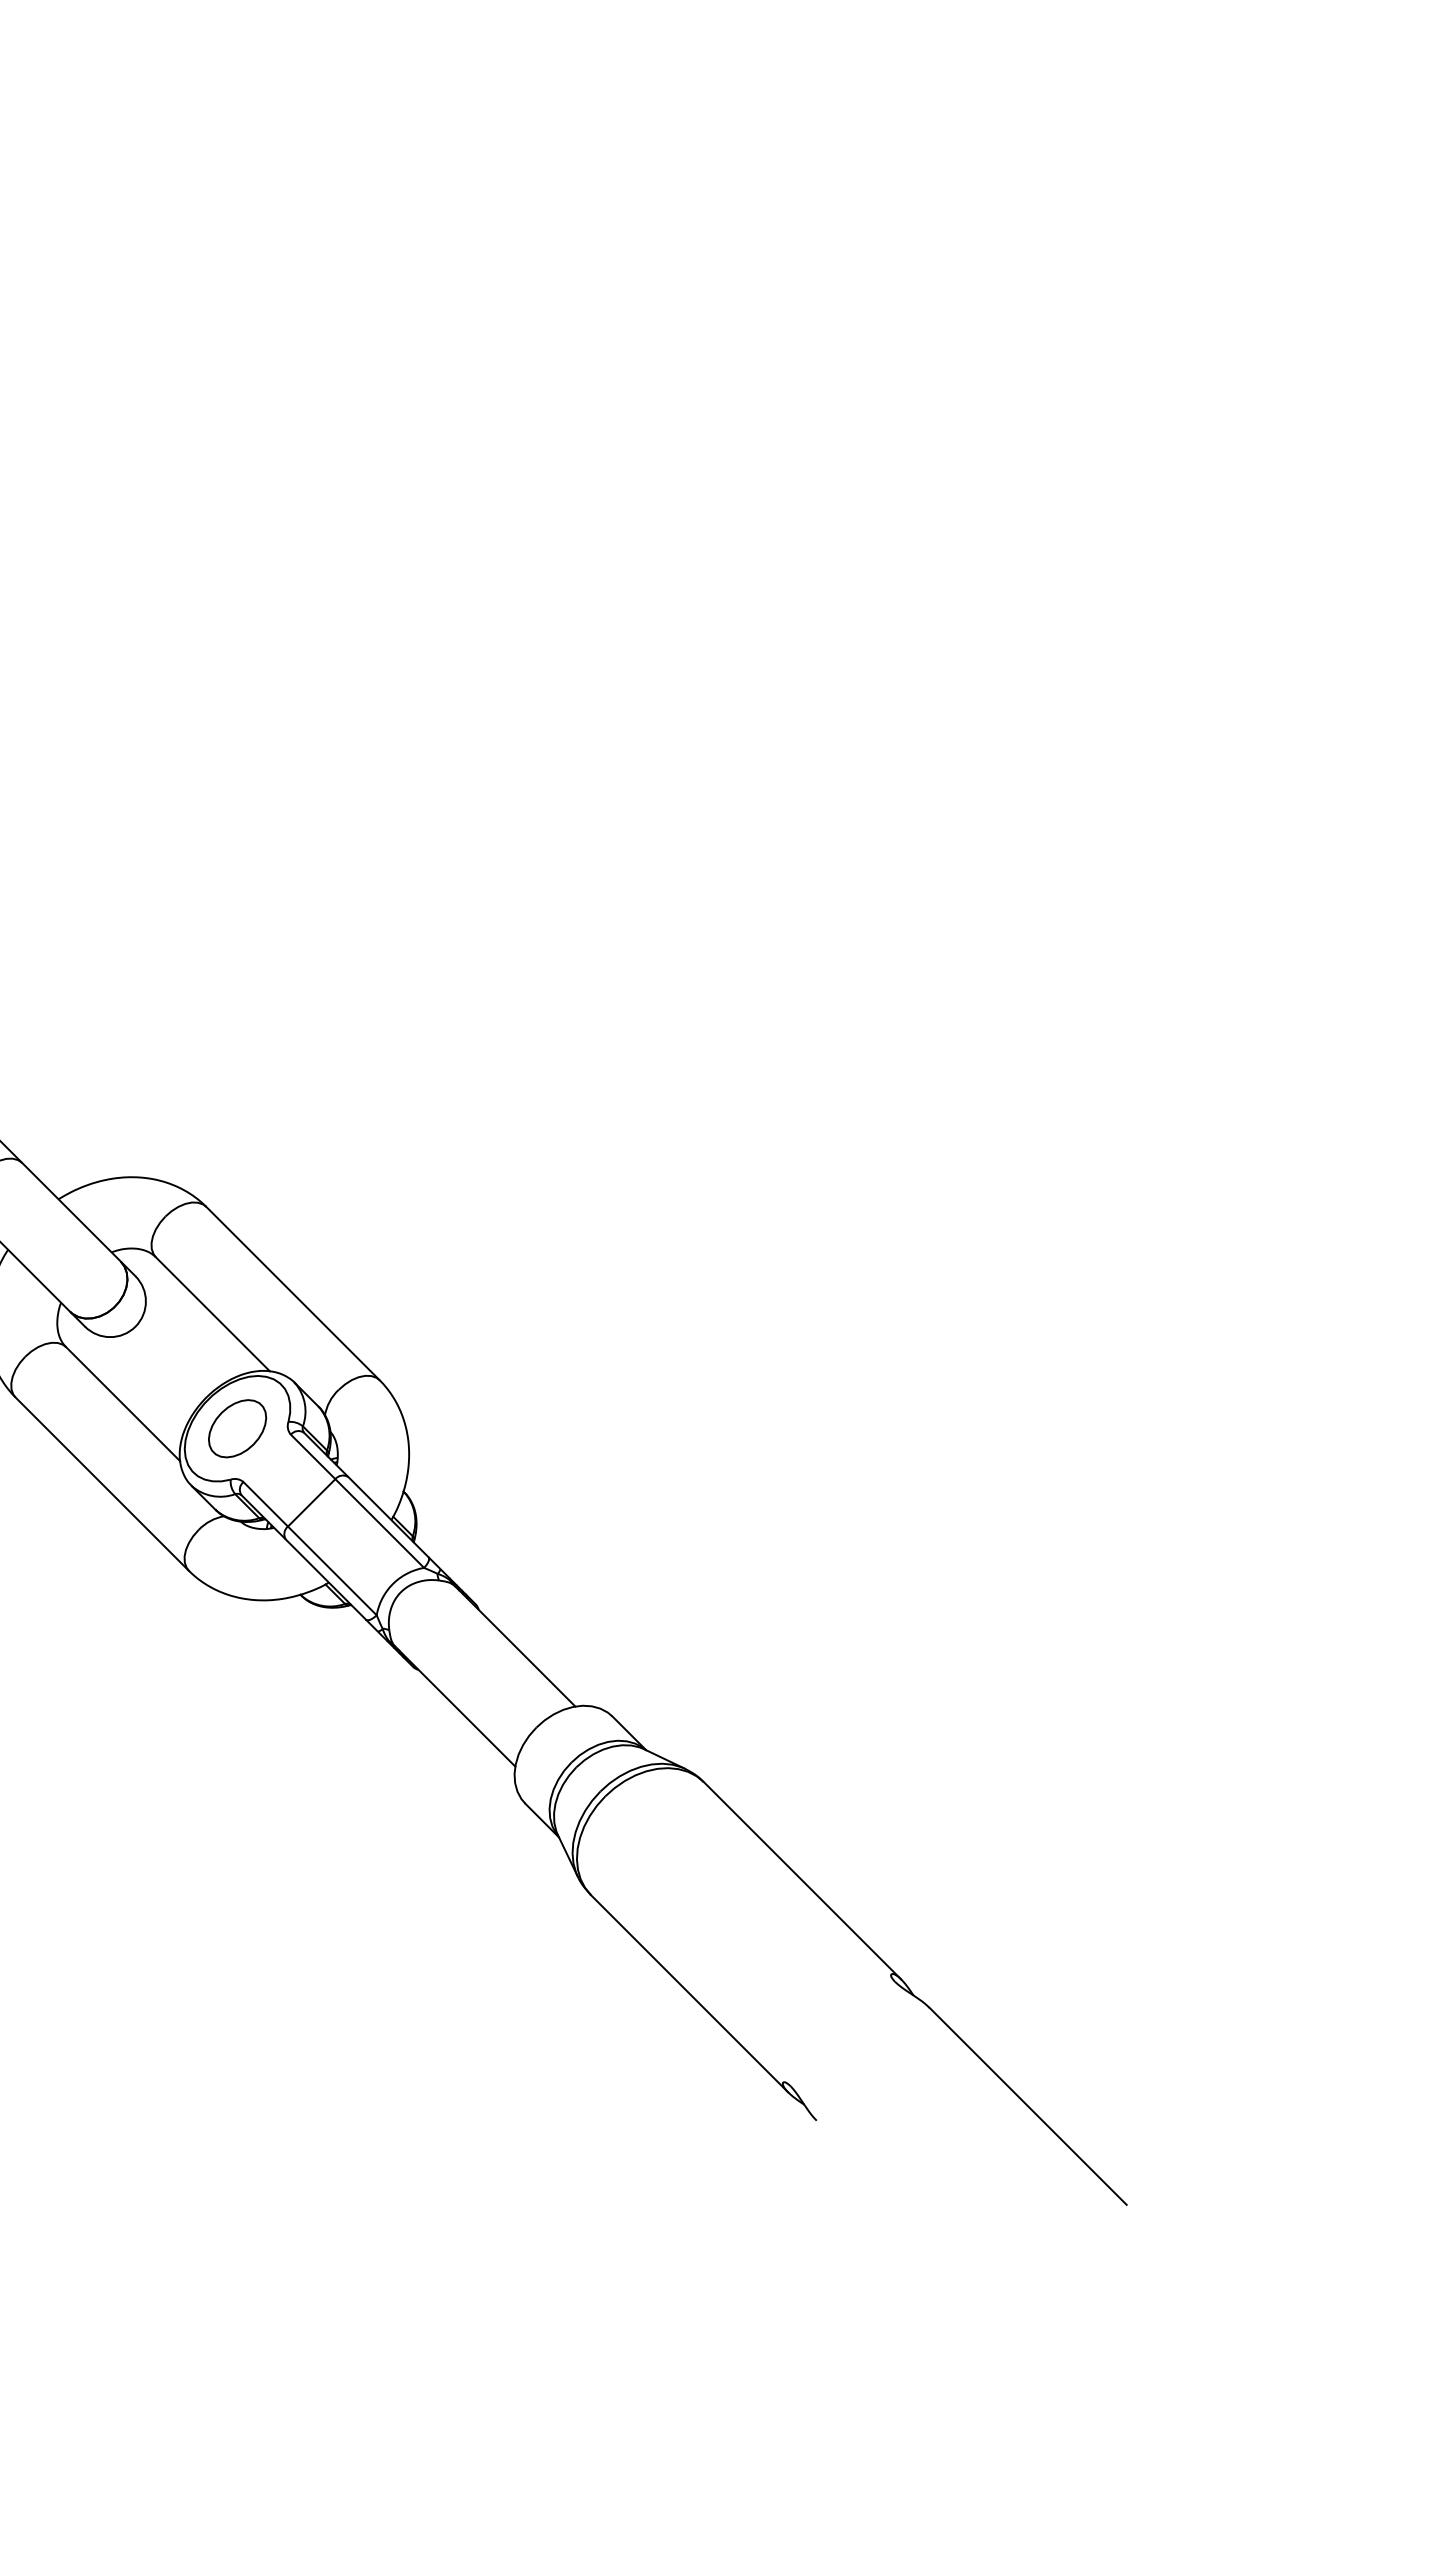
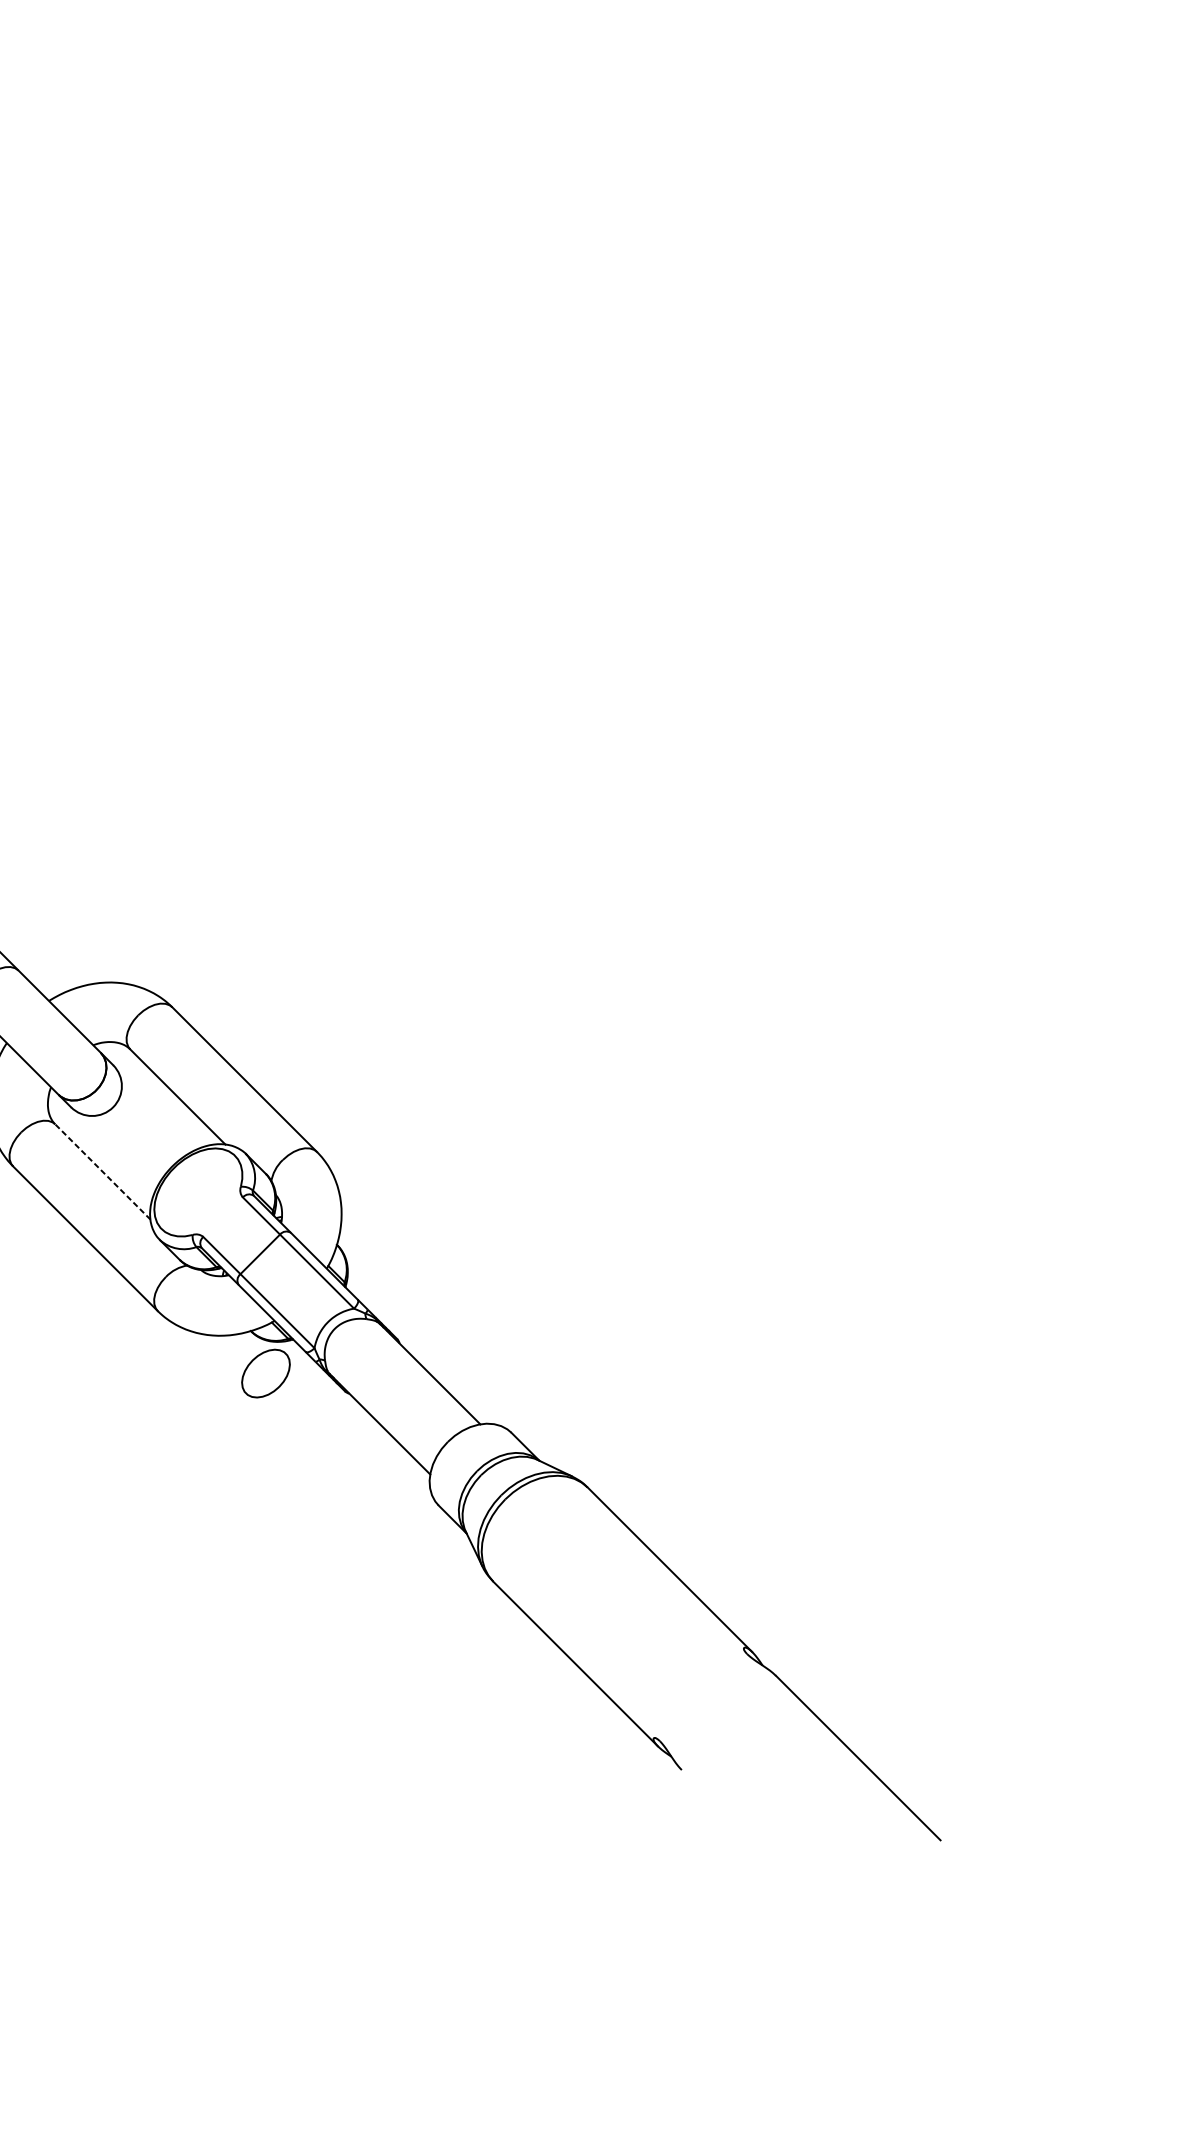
line: (123, 1404) -> (103, 1172), solid -> dashed
part: (237, 1428) -> (265, 1373), moved

